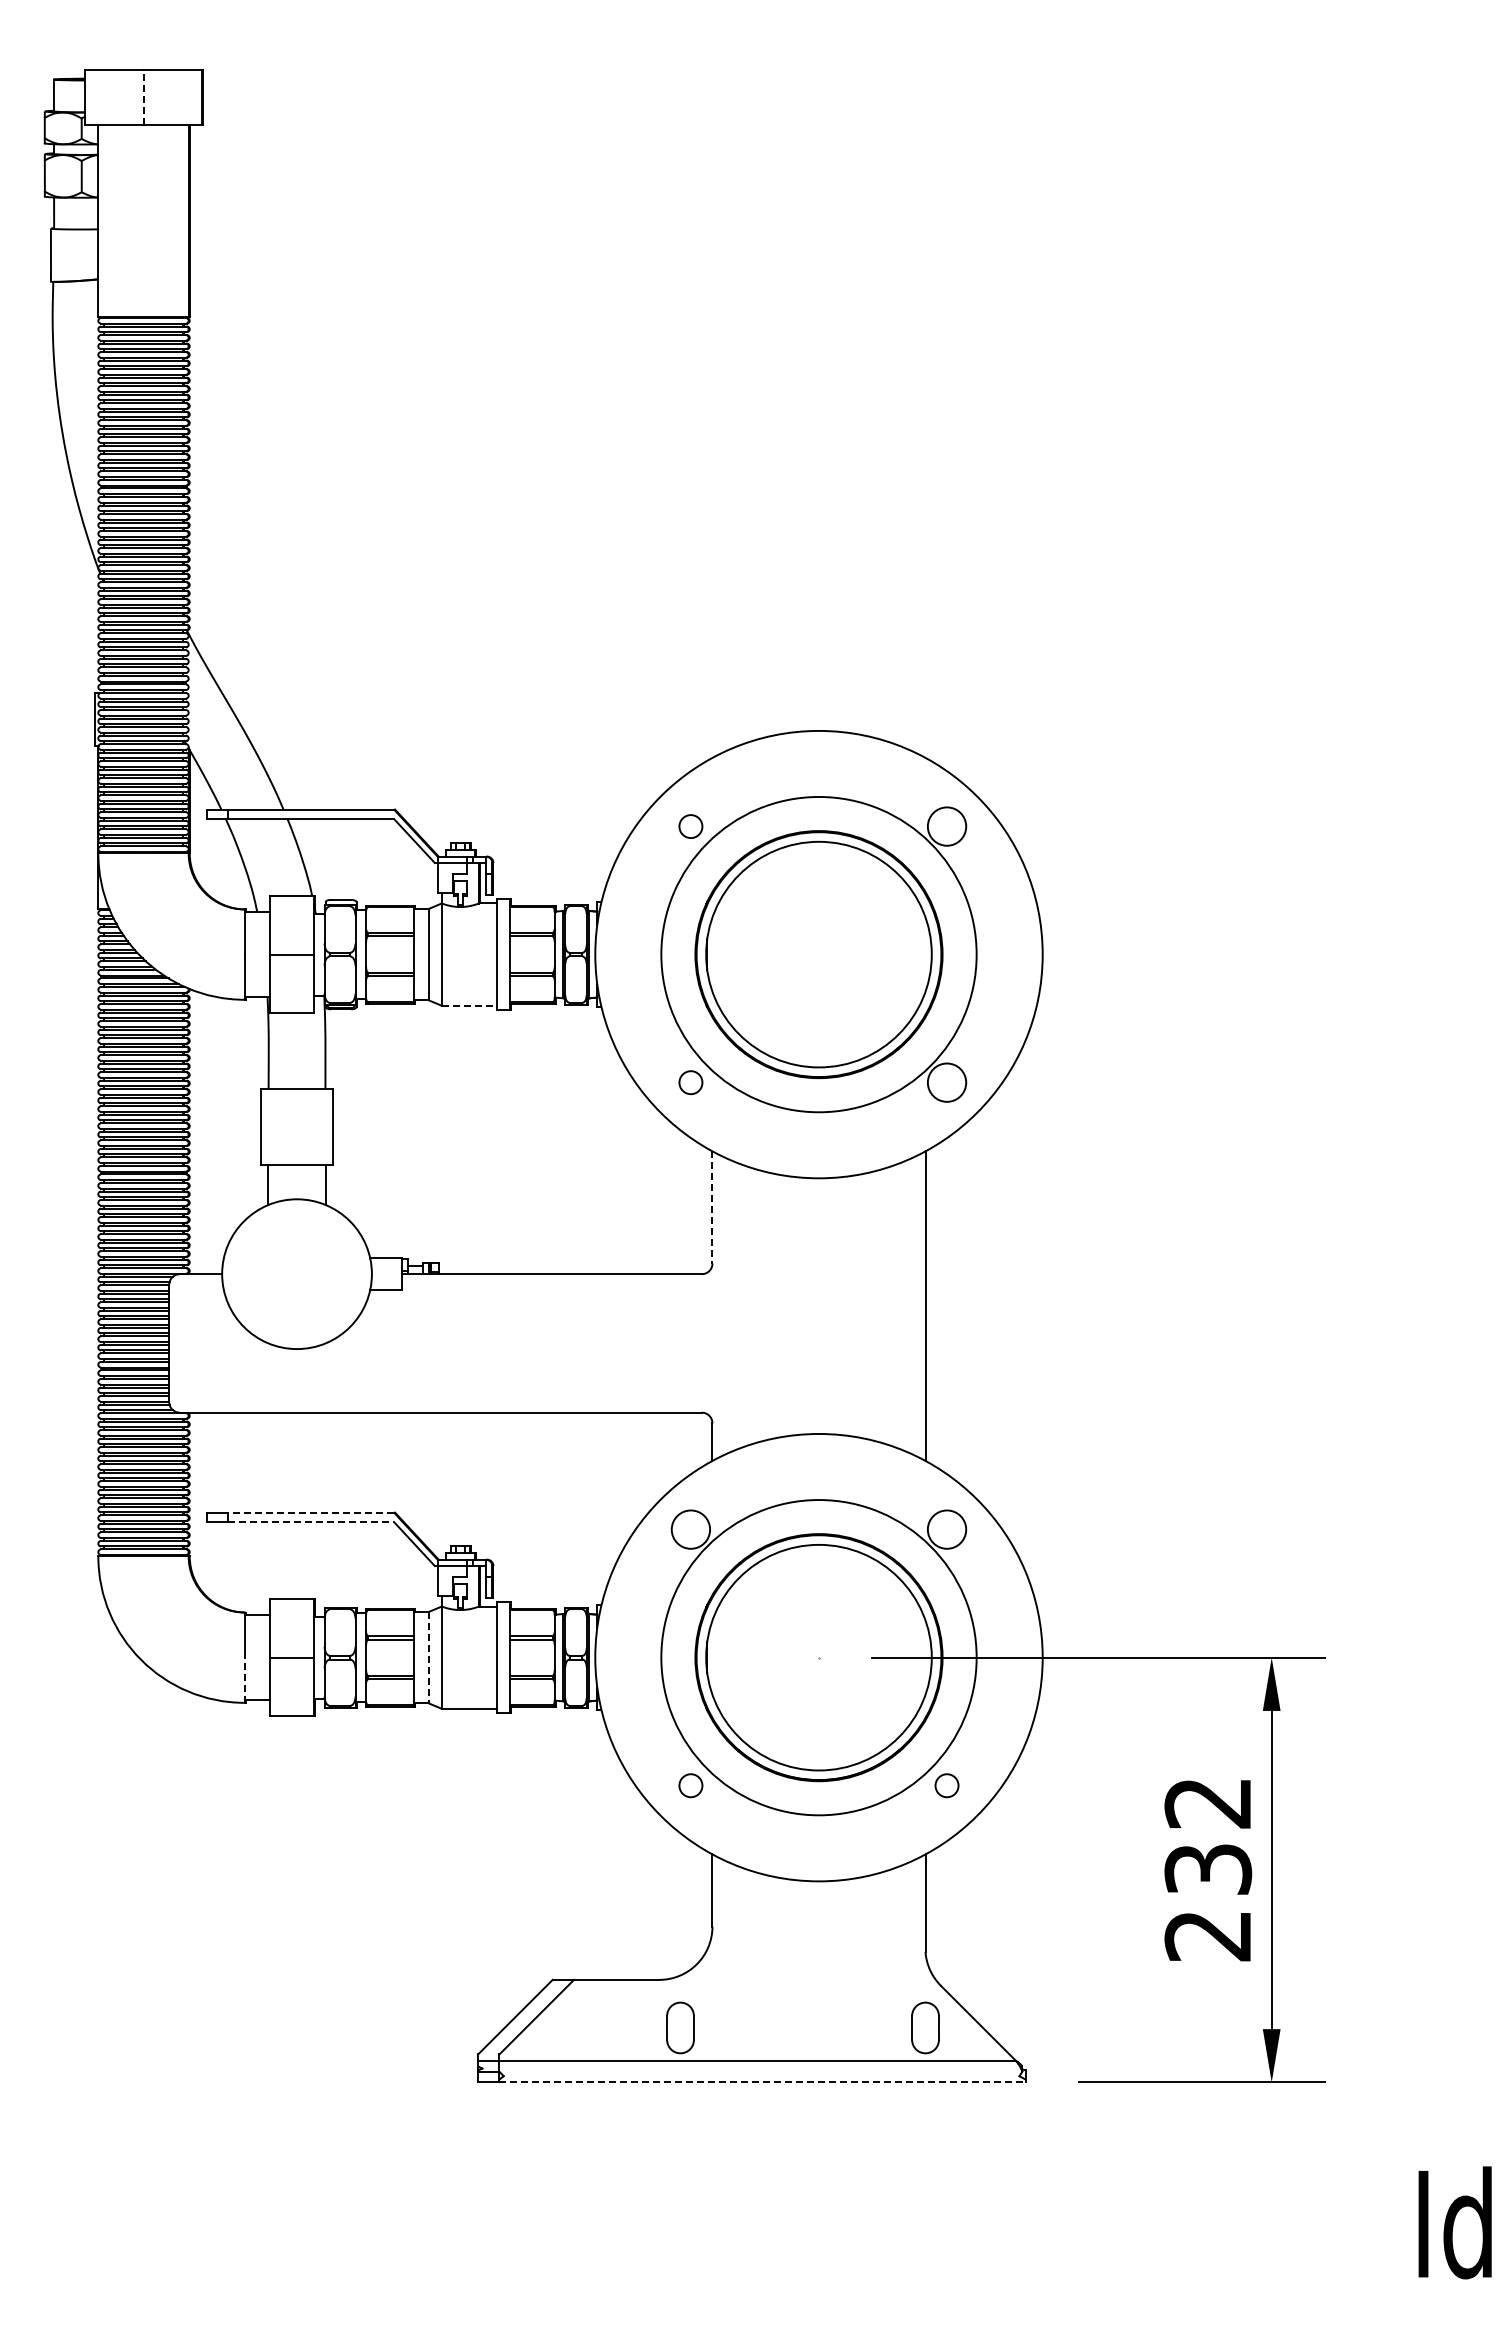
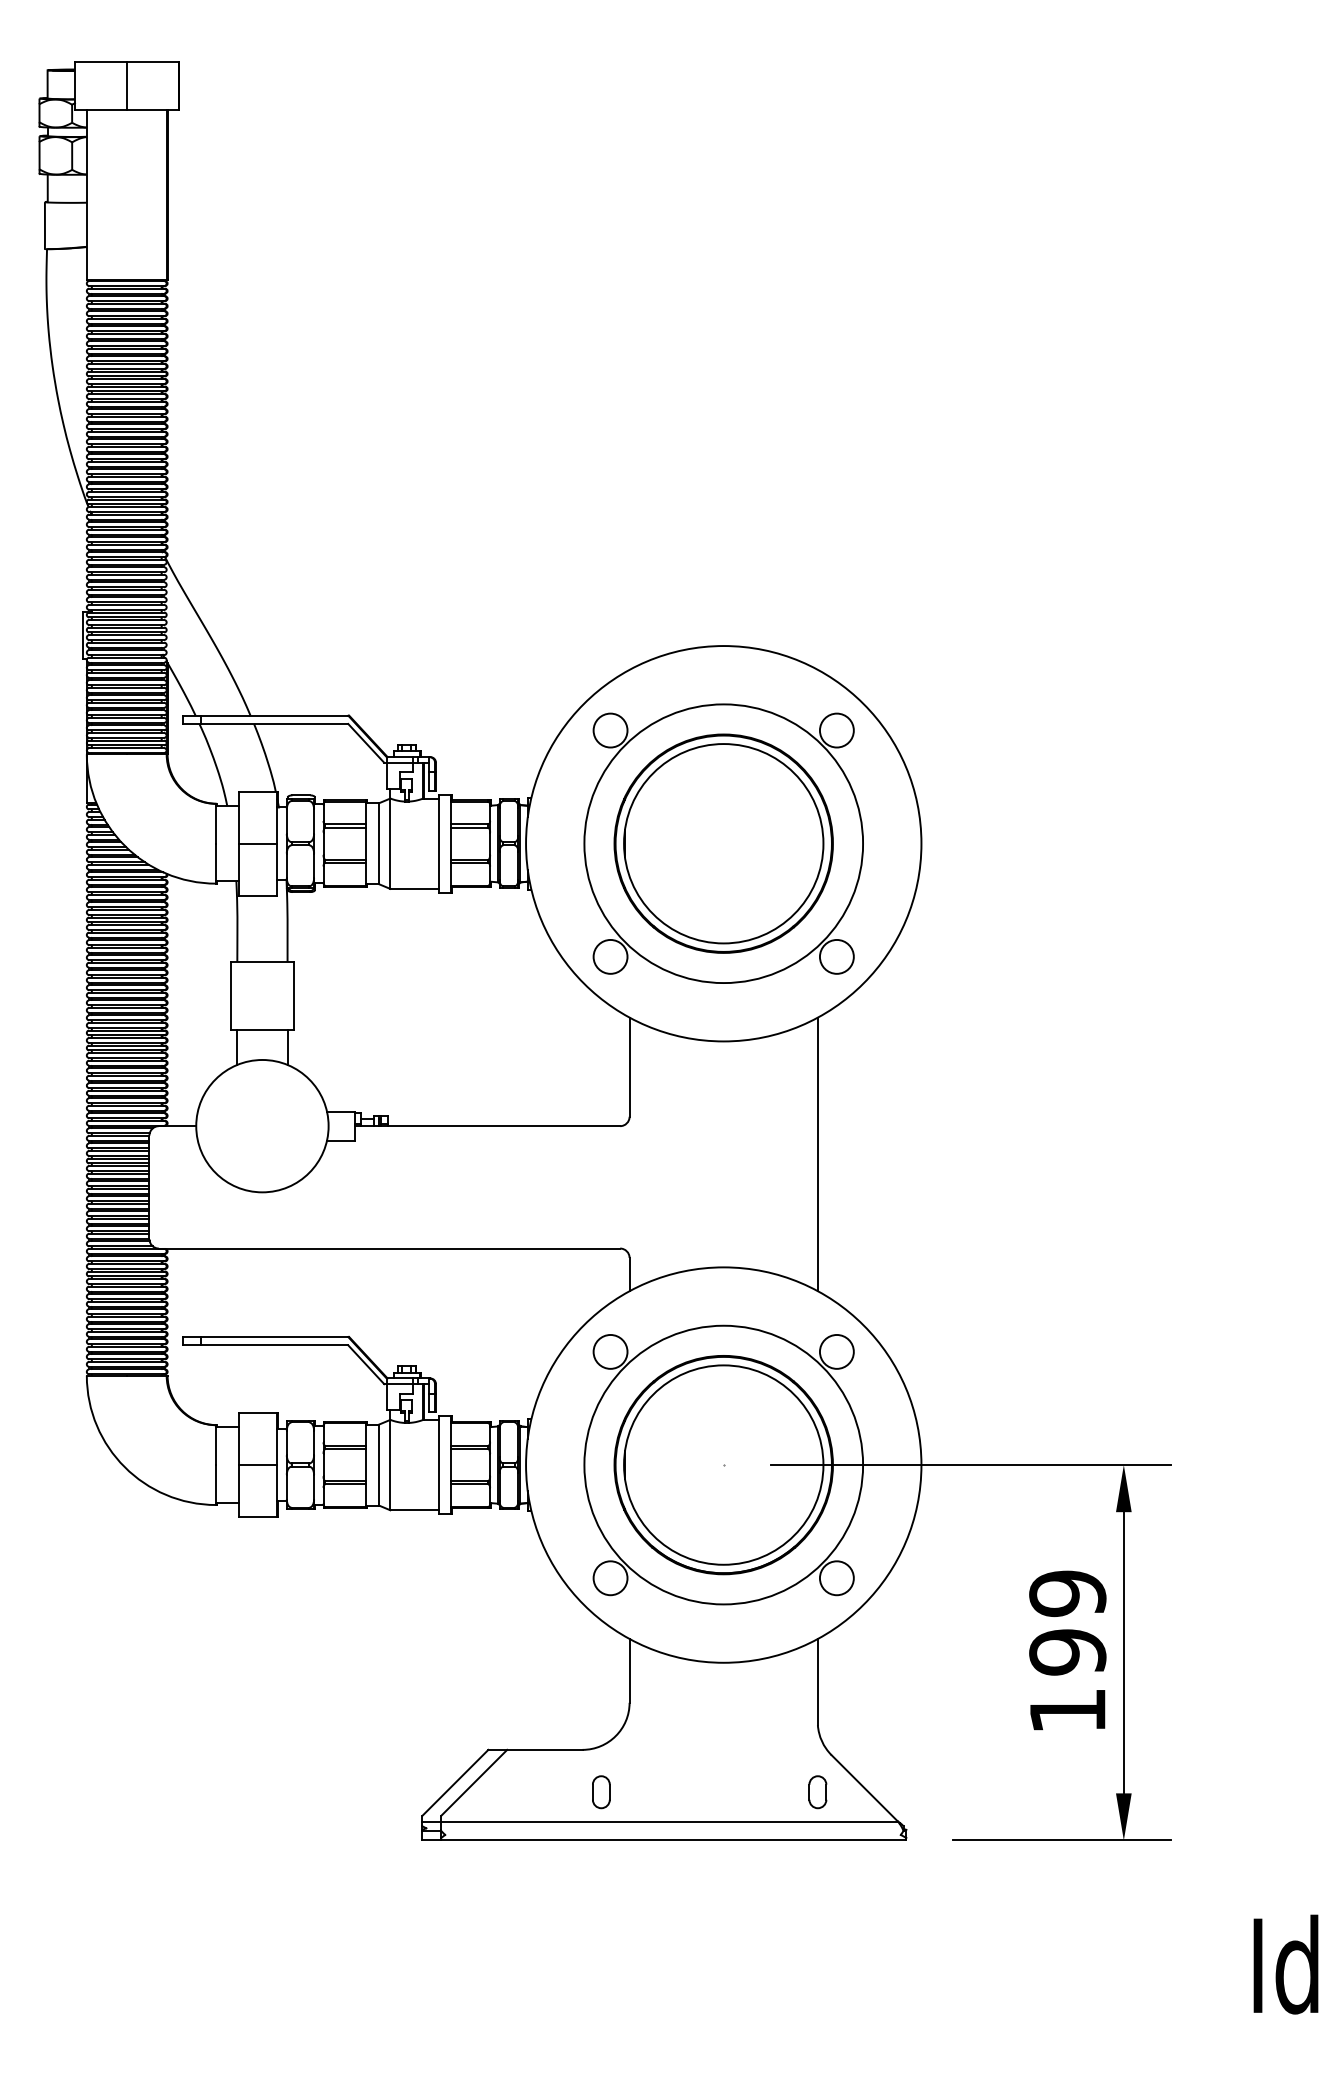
line: (143, 97) -> (126, 86), dashed -> solid
circle: (690, 826) -> (610, 730), size x1.67
line: (469, 1005) -> (414, 888), dashed -> solid
circle: (690, 1082) -> (610, 956), size x1.67
line: (712, 1207) -> (629, 1067), dashed -> solid
line: (310, 1512) -> (274, 1336), dashed -> solid
line: (311, 1522) -> (275, 1345), dashed -> solid
line: (429, 1657) -> (379, 1464), dashed -> solid
line: (244, 1680) -> (216, 1485), dashed -> solid
circle: (690, 1785) -> (610, 1578), size x1.67
circle: (946, 1785) -> (836, 1578), size x1.67
text: (1208, 1869) -> (1067, 1652), 232 -> 199
part: (680, 2027) -> (601, 1791), size x0.71
part: (925, 2027) -> (817, 1791), size x0.71
line: (763, 2082) -> (674, 1840), dashed -> solid

